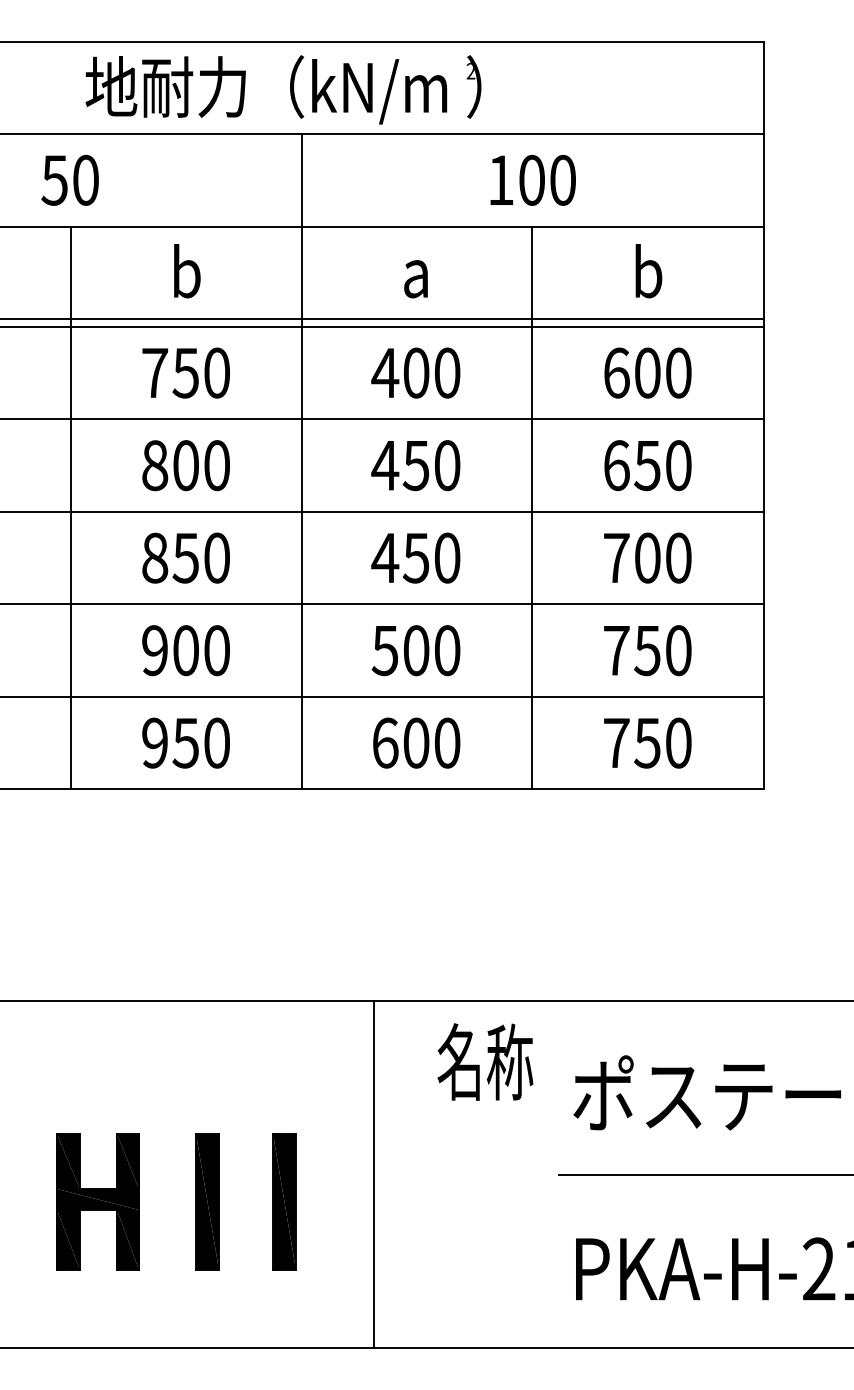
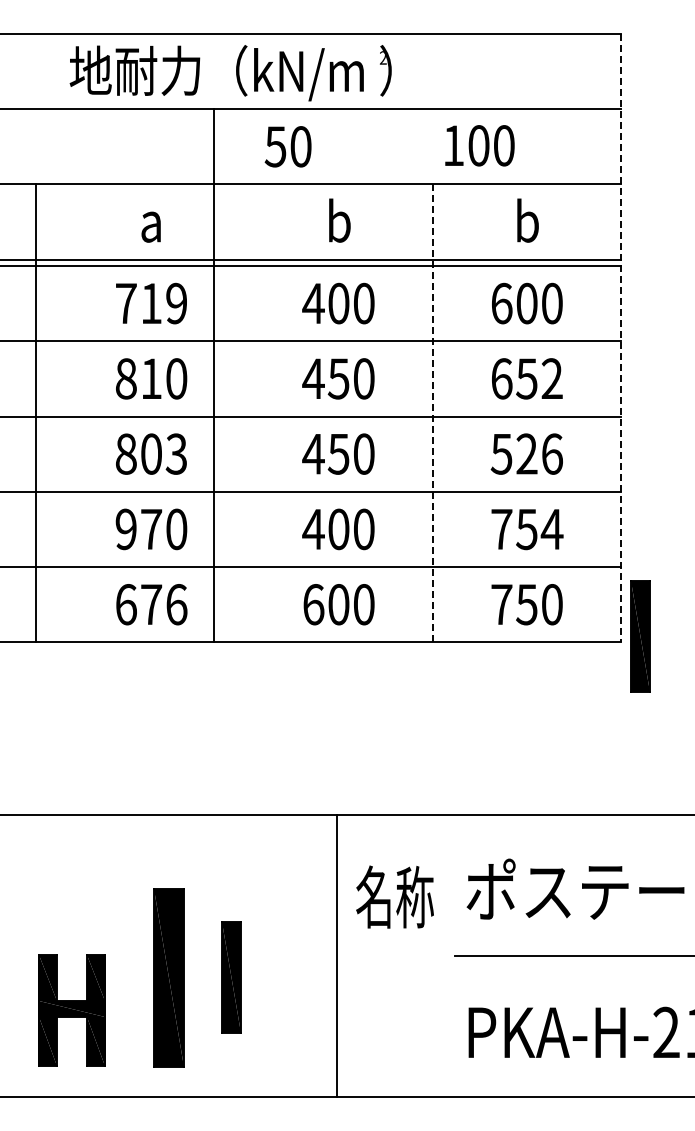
text: (69, 180) -> (287, 146), moved
text: (532, 180) -> (479, 145), moved
text: (187, 270) -> (152, 220), b -> a
text: (417, 270) -> (339, 220), a -> b
text: (200, 372) -> (163, 303), 750 -> 719
line: (763, 415) -> (621, 338), solid -> dashed
line: (301, 461) -> (213, 375), moved
text: (186, 465) -> (151, 378), 800 -> 810
text: (677, 465) -> (551, 378), 650 -> 652
line: (70, 508) -> (35, 413), moved
line: (532, 508) -> (433, 413), solid -> dashed
text: (200, 557) -> (163, 453), 850 -> 803
text: (647, 557) -> (526, 453), 700 -> 526
text: (186, 650) -> (151, 529), 900 -> 970
text: (385, 650) -> (313, 529), 500 -> 400
text: (677, 650) -> (551, 529), 750 -> 754
text: (186, 742) -> (151, 604), 950 -> 676
part: (787, 782) -> (640, 636), added
text: (484, 1061) -> (394, 896), moved
line: (374, 1174) -> (337, 955), moved
part: (97, 1201) -> (71, 1010), moved
part: (206, 1201) -> (168, 977), size x1.6

